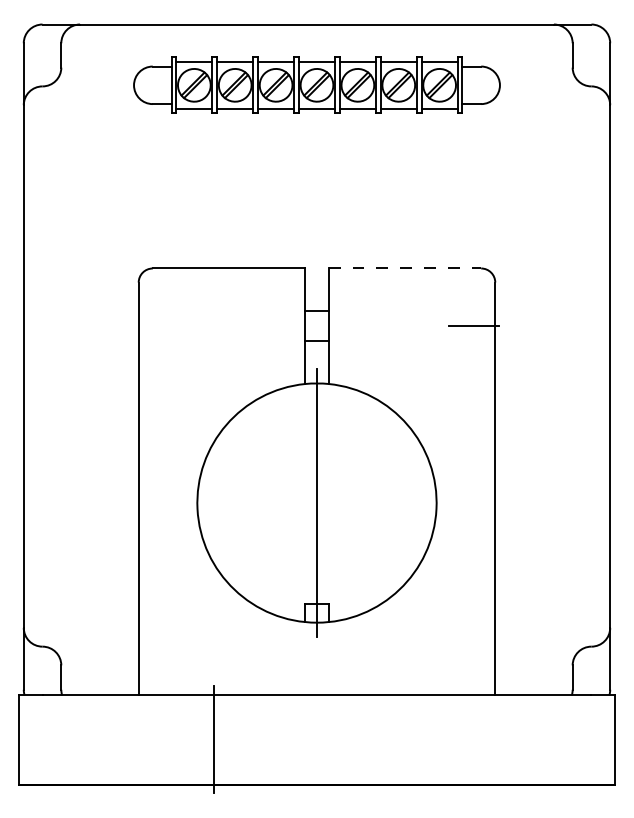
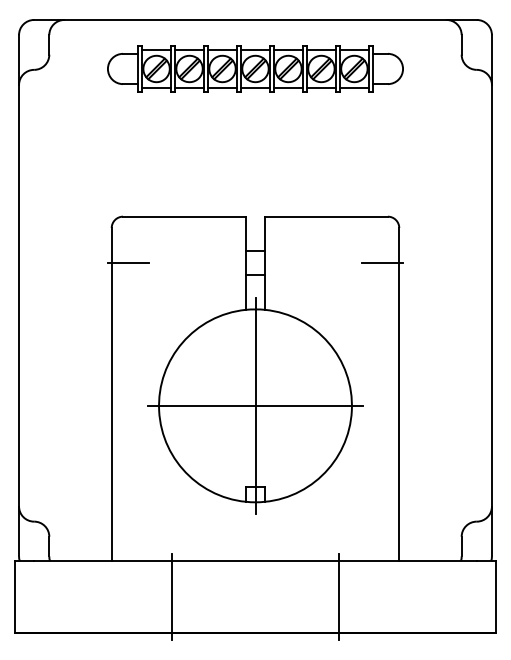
line: (405, 268) -> (326, 216), dashed -> solid
line: (159, 325) -> (128, 262), added
line: (316, 503) -> (255, 406), added
line: (420, 739) -> (338, 596), added

